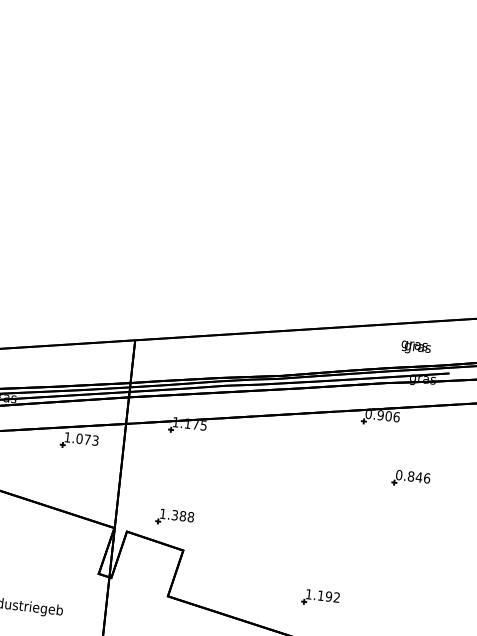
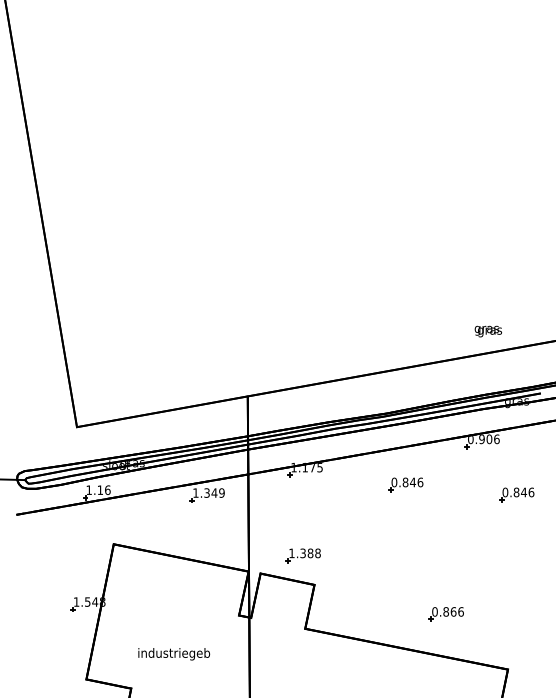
text: (415, 347) -> (487, 331), moved
text: (87, 439) -> (214, 492), 1.073 -> 1.349
part: (293, 454) -> (405, 484), added
text: (322, 595) -> (447, 611), 1.192 -> 0.866

